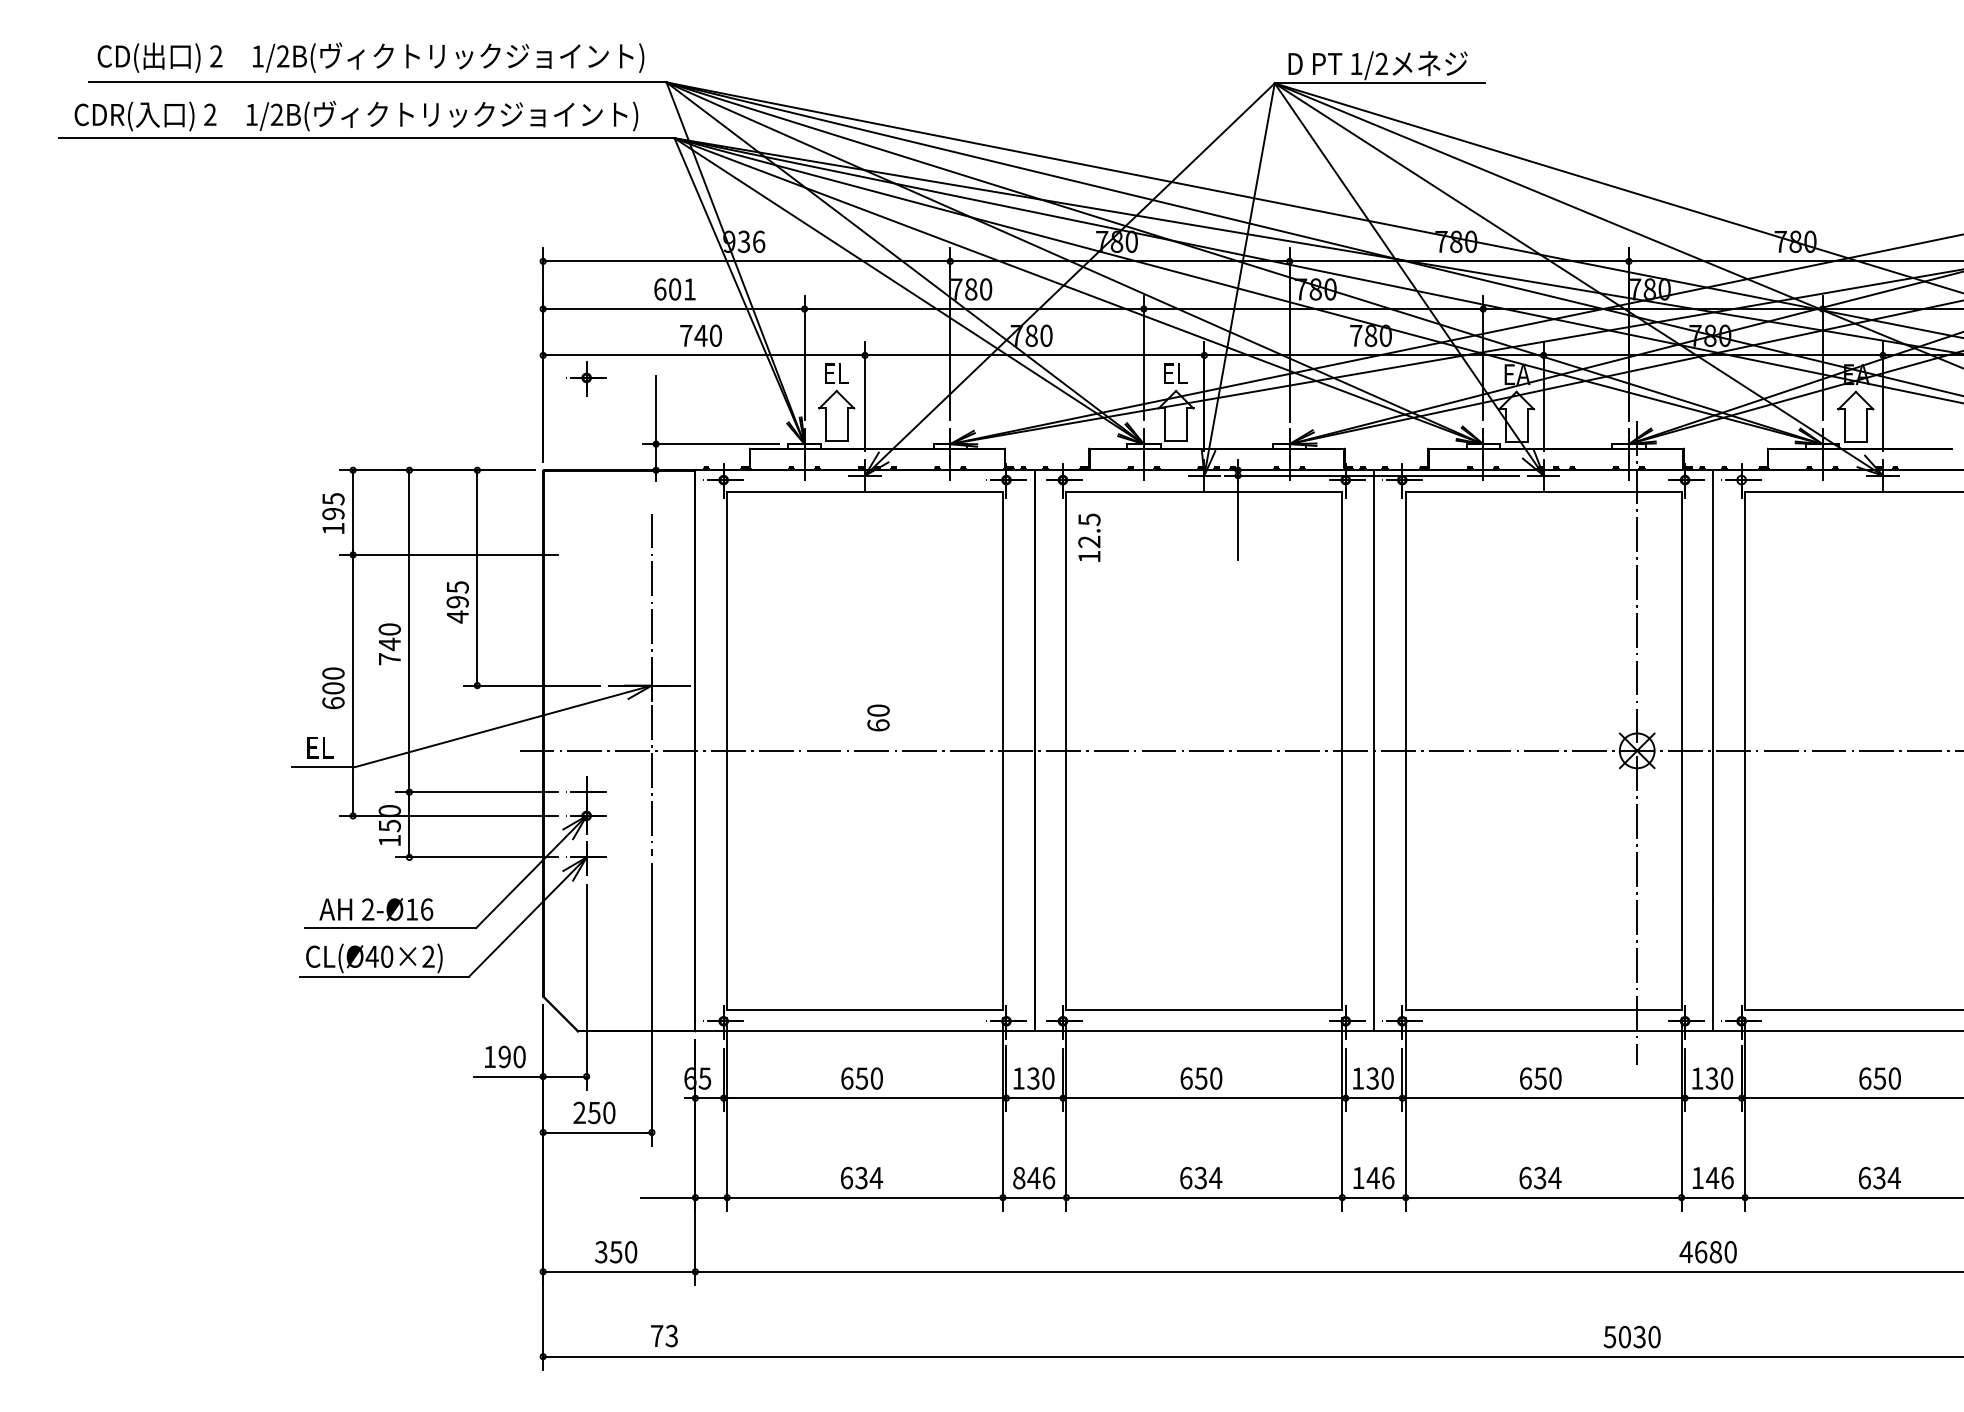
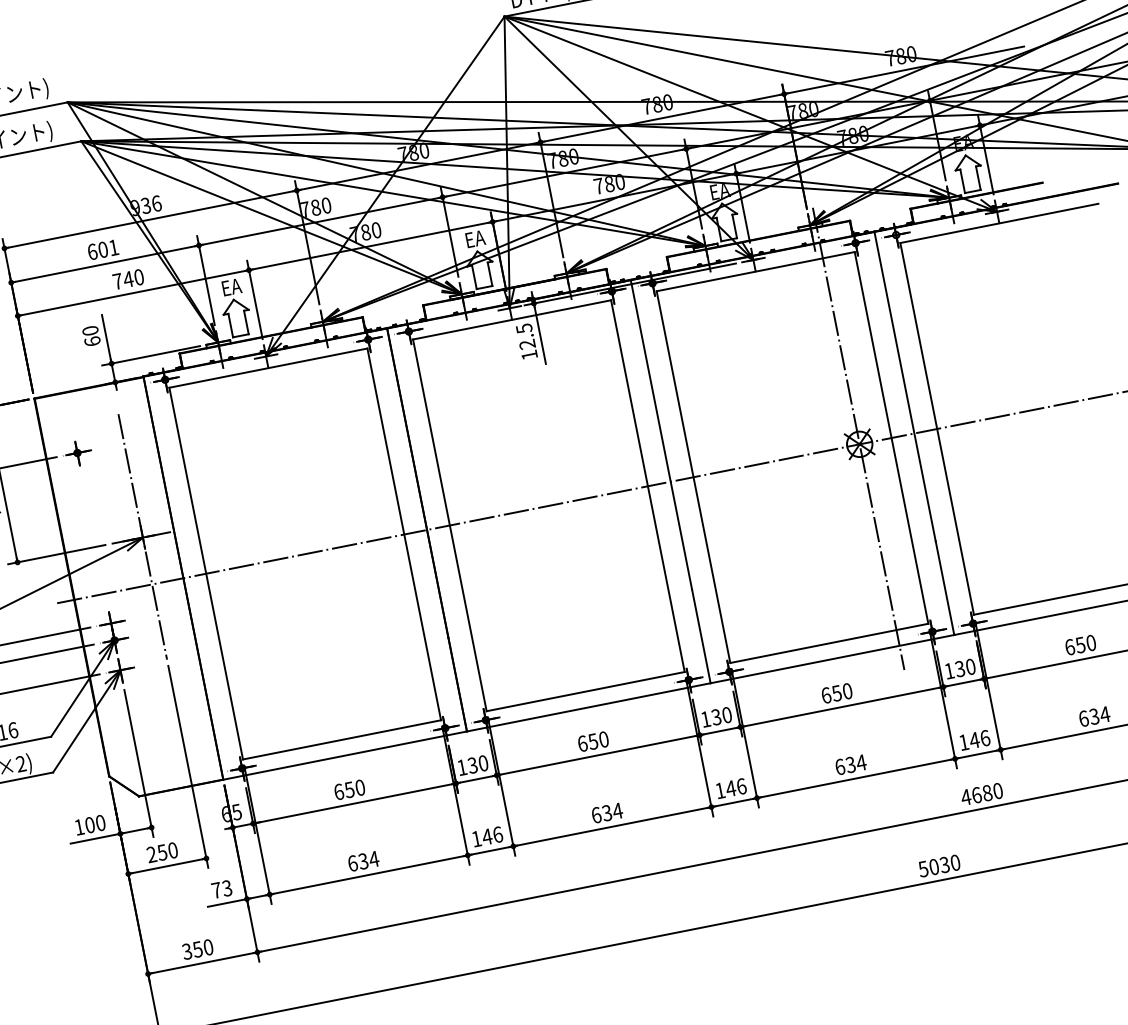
text: (837, 373) -> (231, 287), EL -> EA
text: (1176, 373) -> (475, 238), EL -> EA
part: (586, 378) -> (77, 453), moved
text: (1089, 537) -> (526, 341), moved
text: (878, 717) -> (91, 335), moved
text: (504, 1056) -> (89, 824), 190 -> 100
text: (1019, 1178) -> (476, 839), 846 -> 146
text: (664, 1335) -> (221, 889), moved

